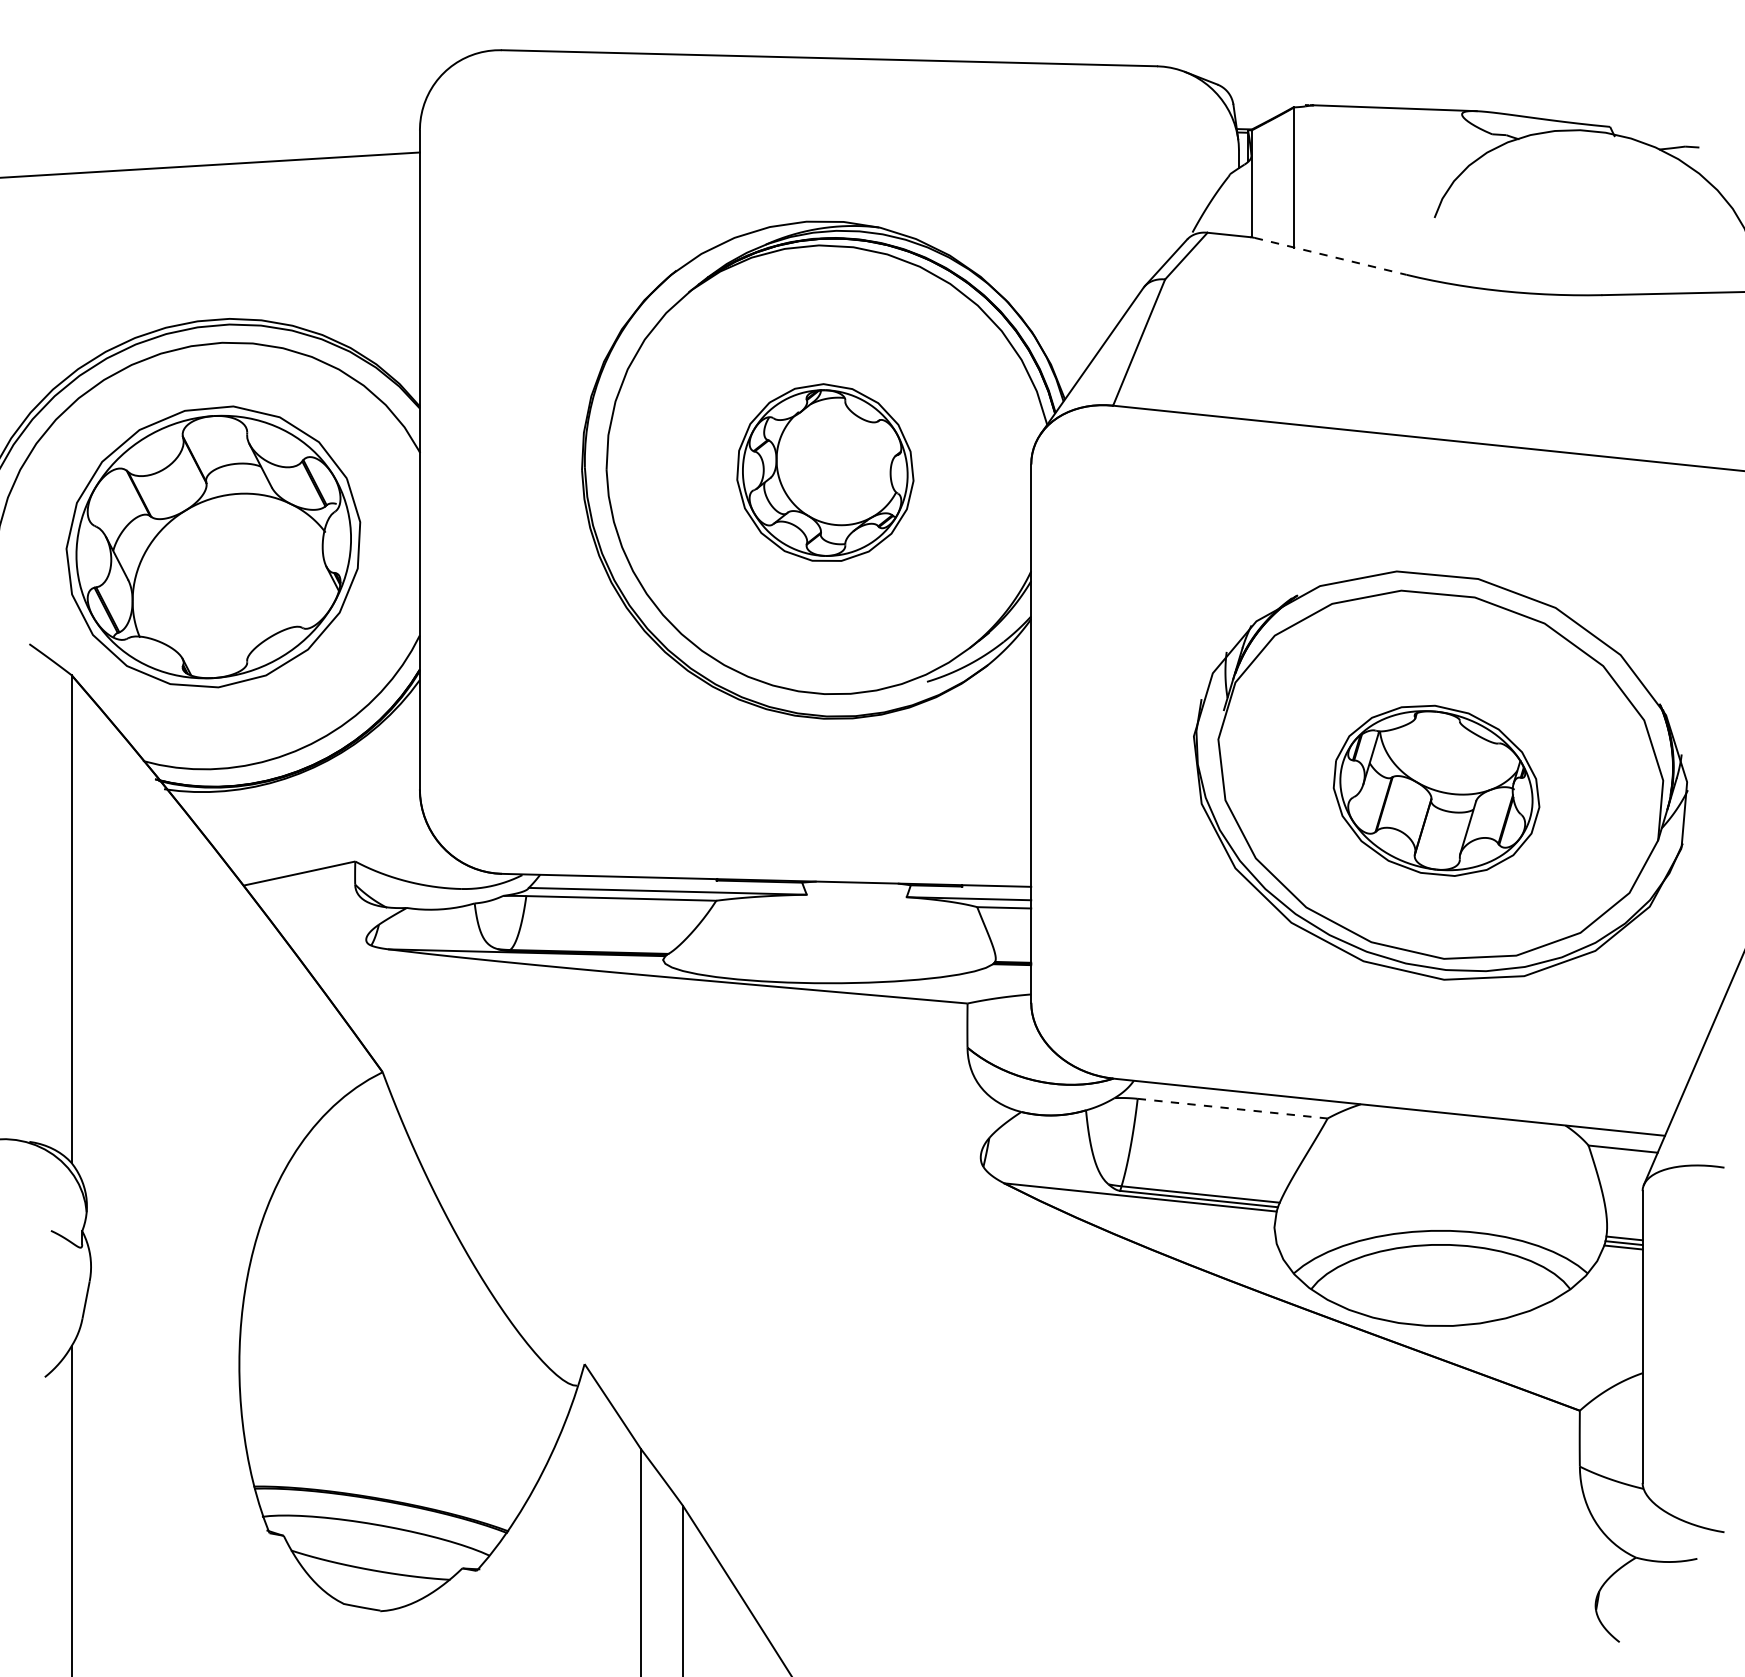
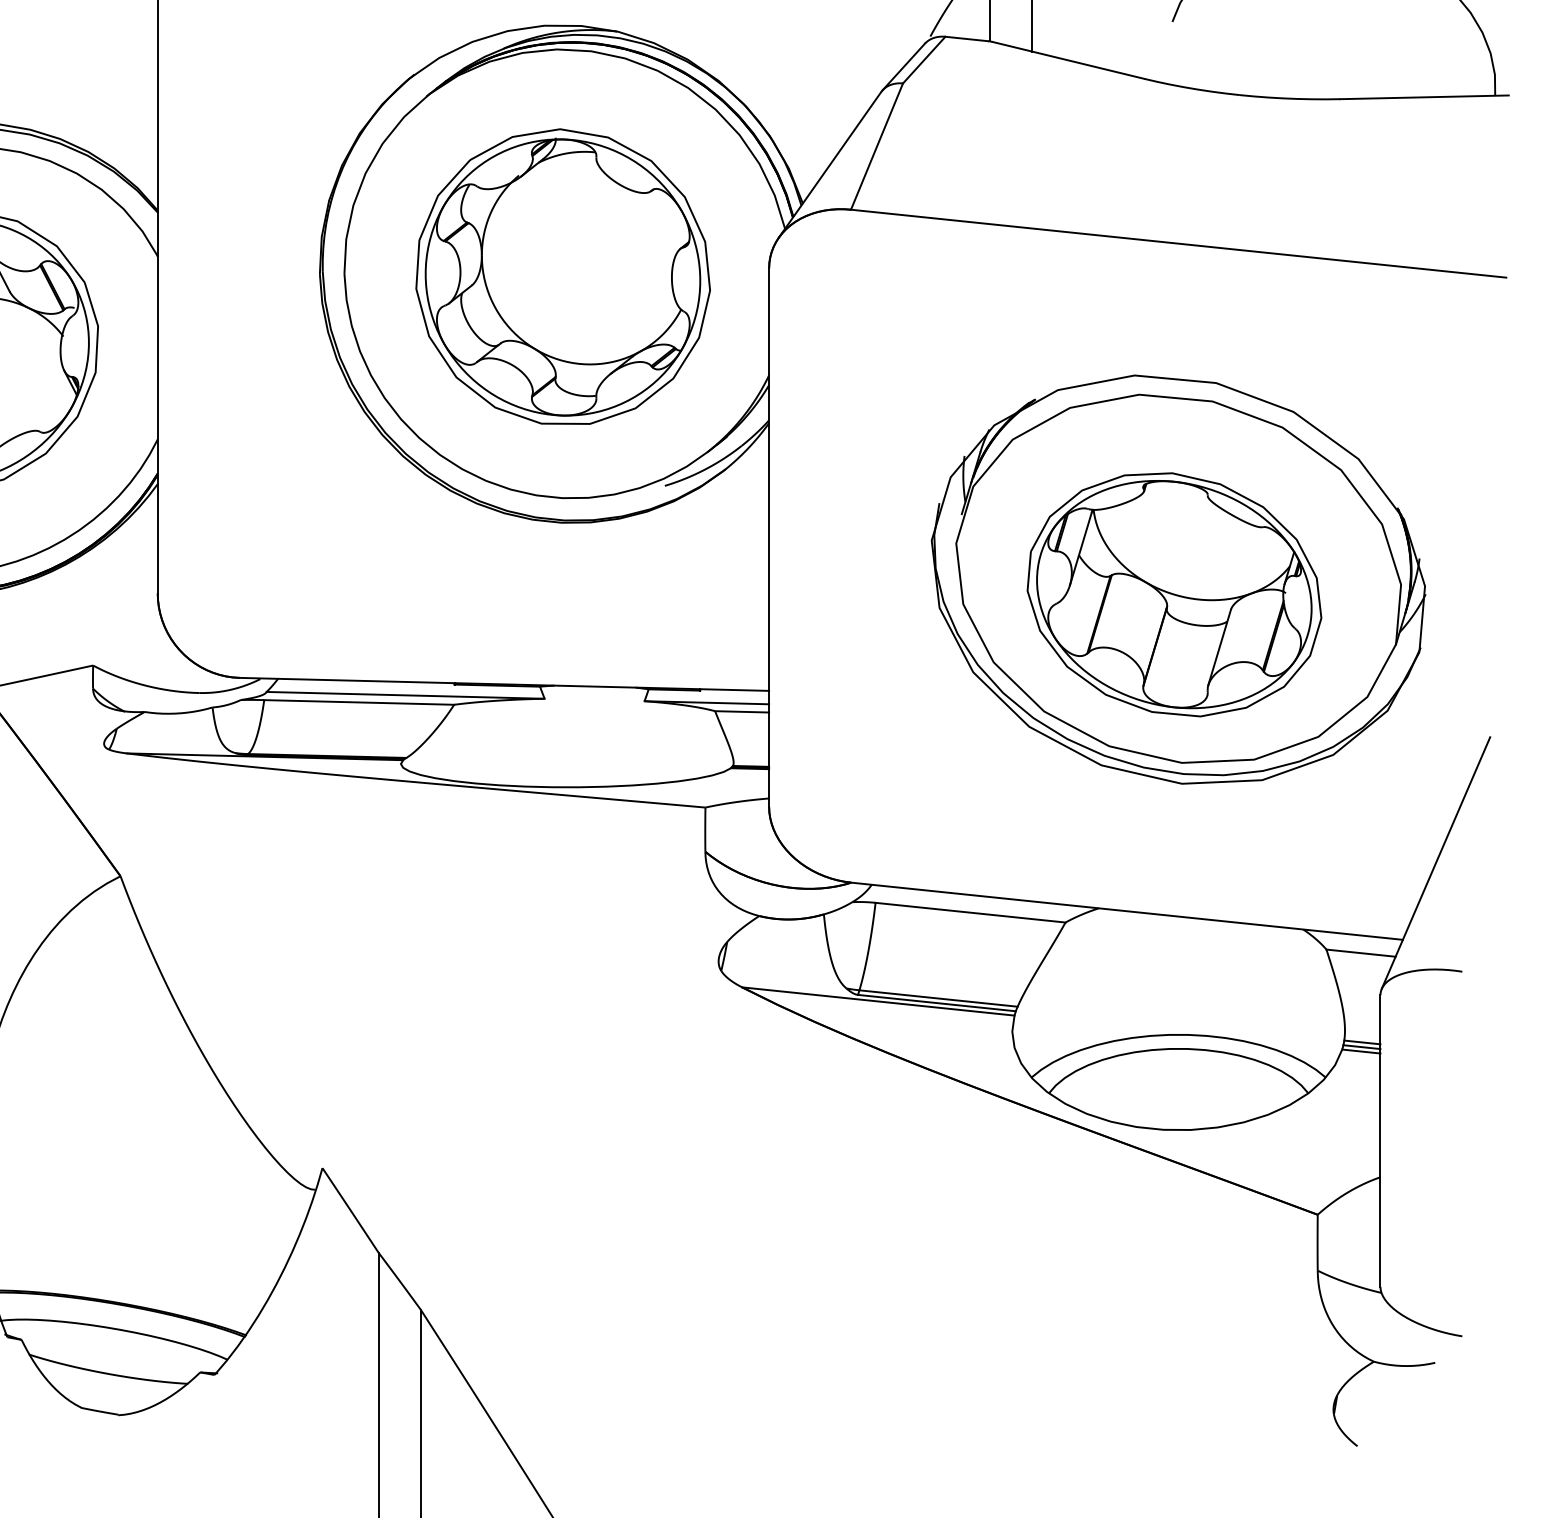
line: (1331, 256) -> (1069, 60), dashed -> solid
part: (825, 472) -> (563, 276), size x1.67
part: (1436, 790) -> (1174, 594), size x1.43
line: (1233, 1108) -> (971, 912), dashed -> solid

